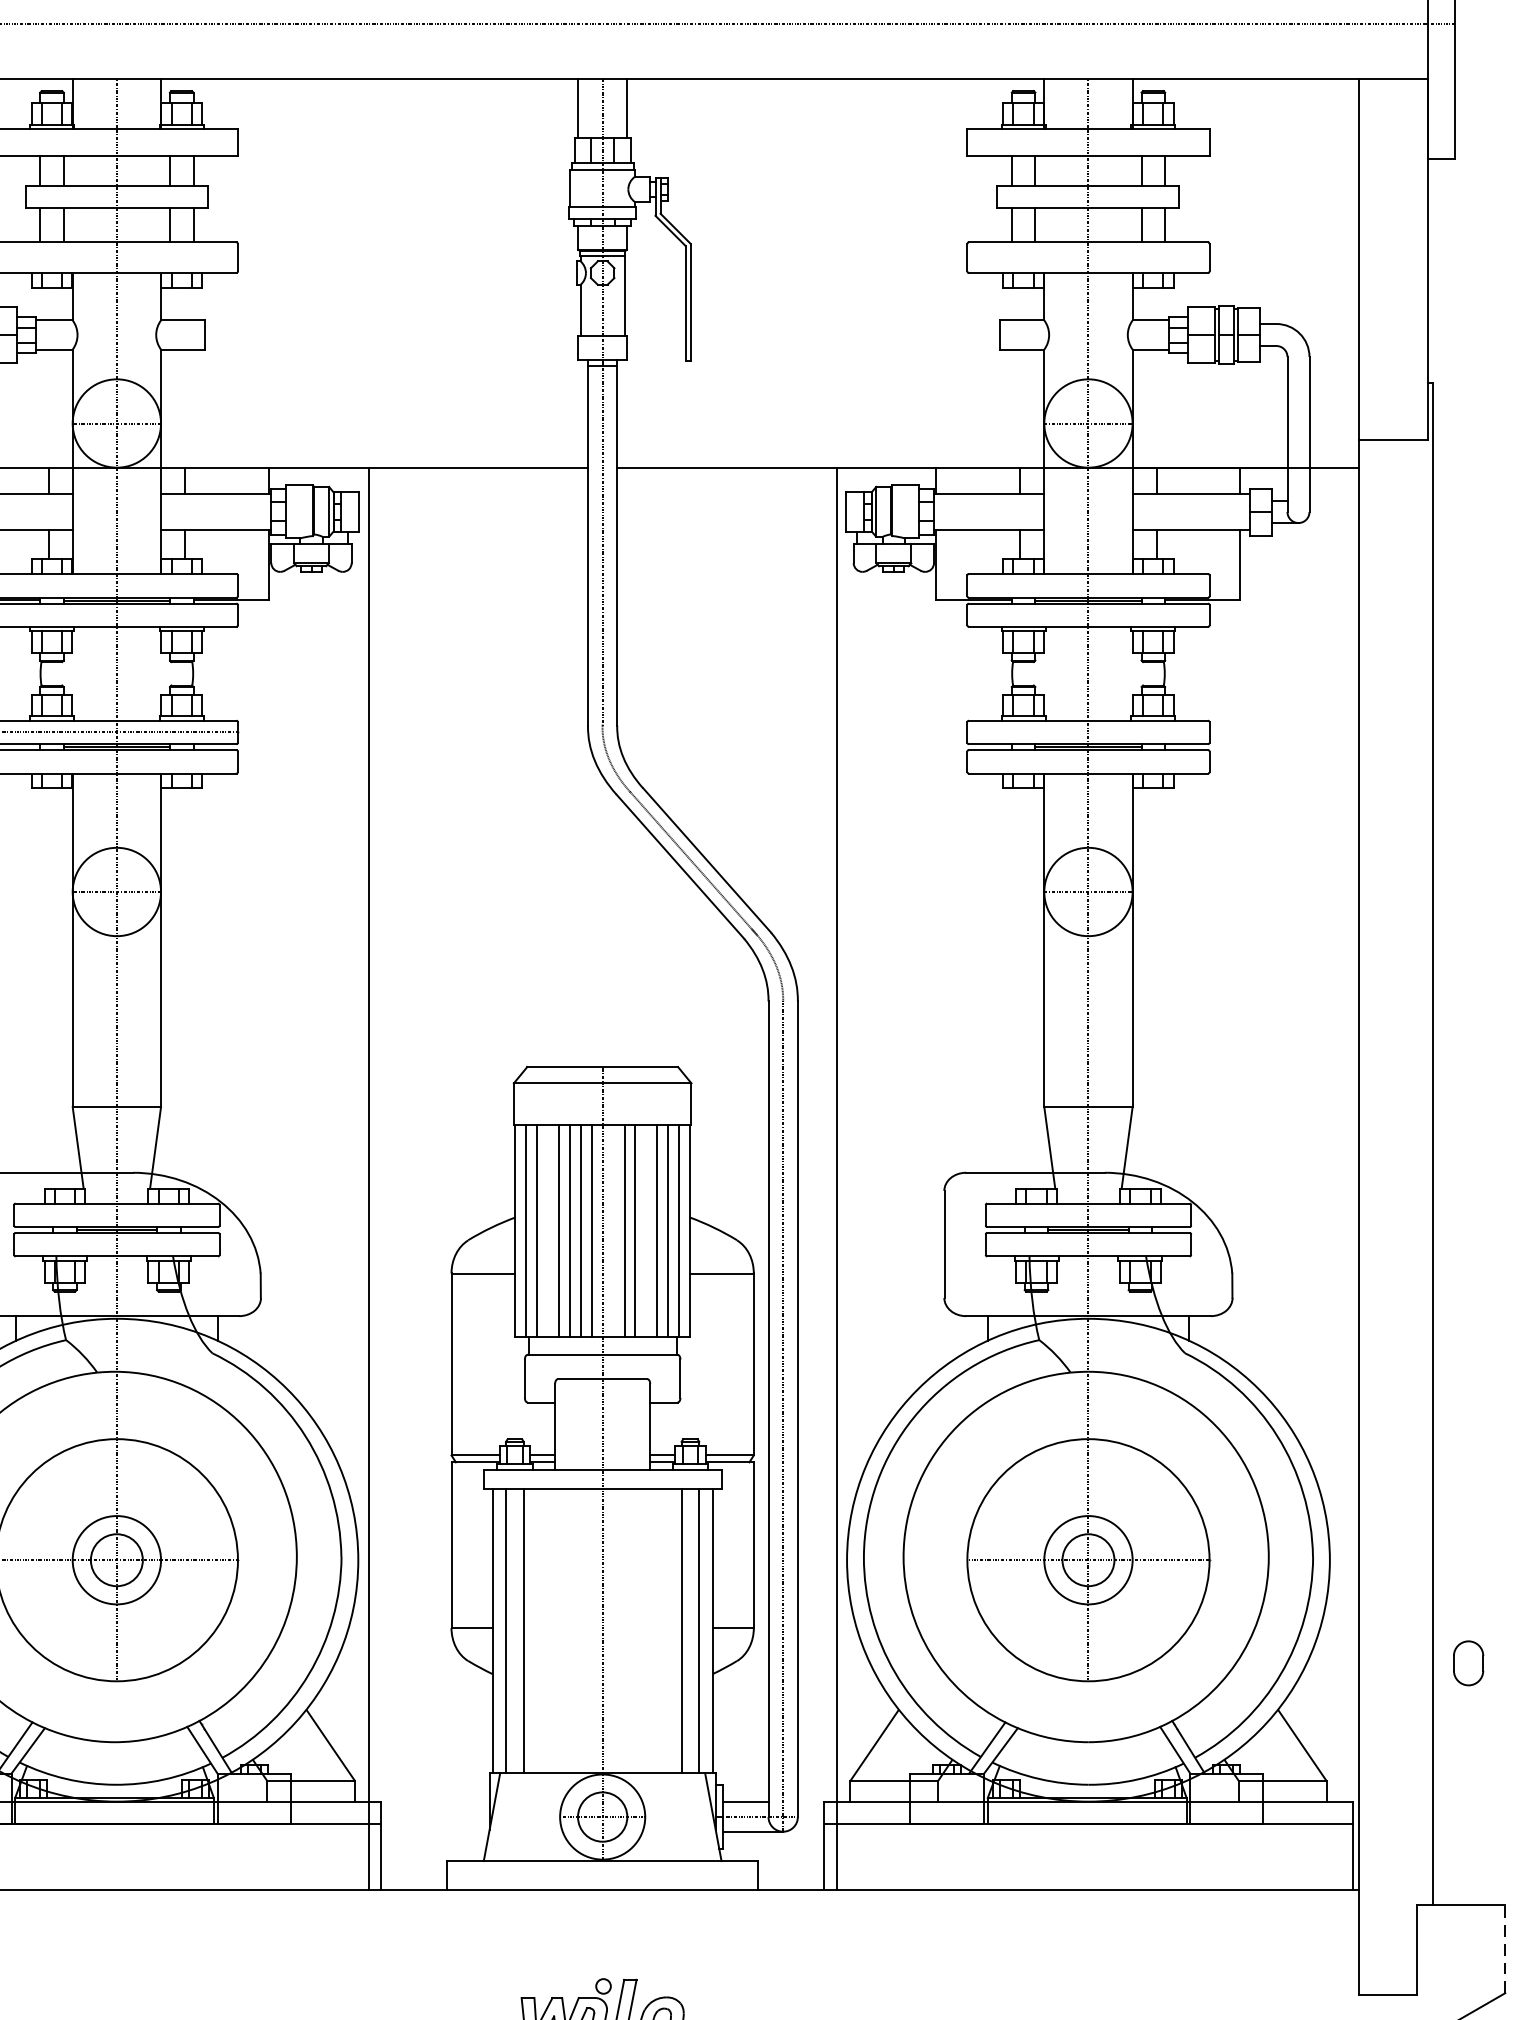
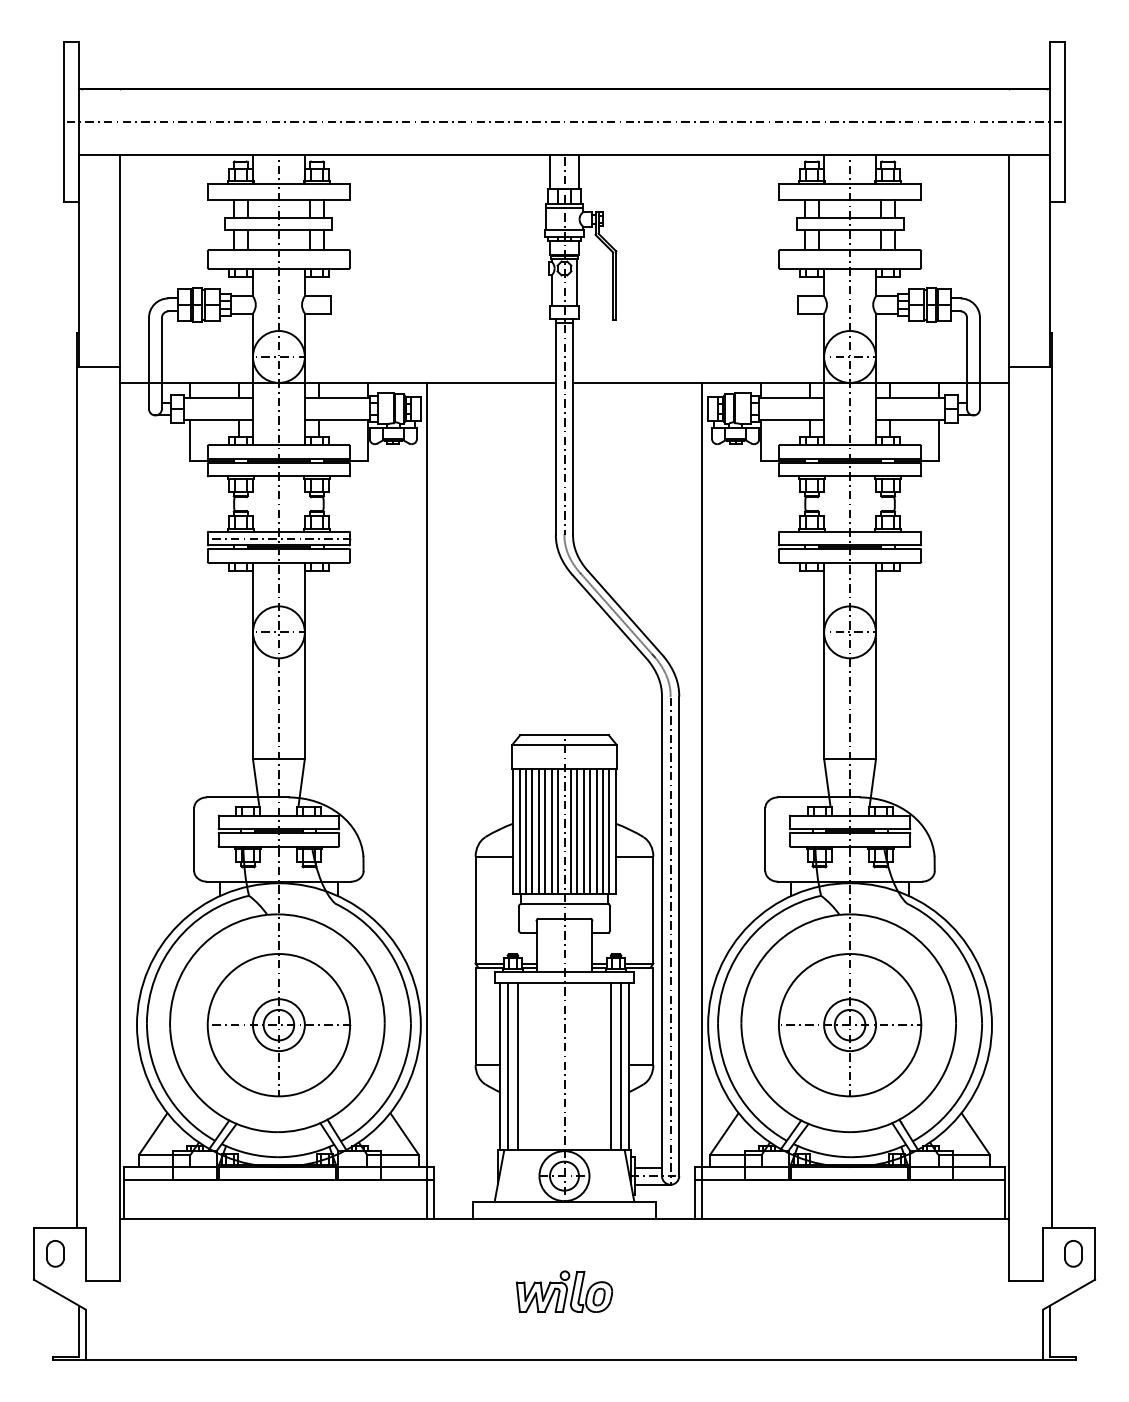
line: (548, 1230) -> (532, 831), added
line: (612, 1230) -> (570, 831), added
line: (646, 1230) -> (590, 831), added
part: (1468, 1662) -> (1073, 1253), moved
line: (1505, 1948) -> (1095, 1253), dashed -> solid

